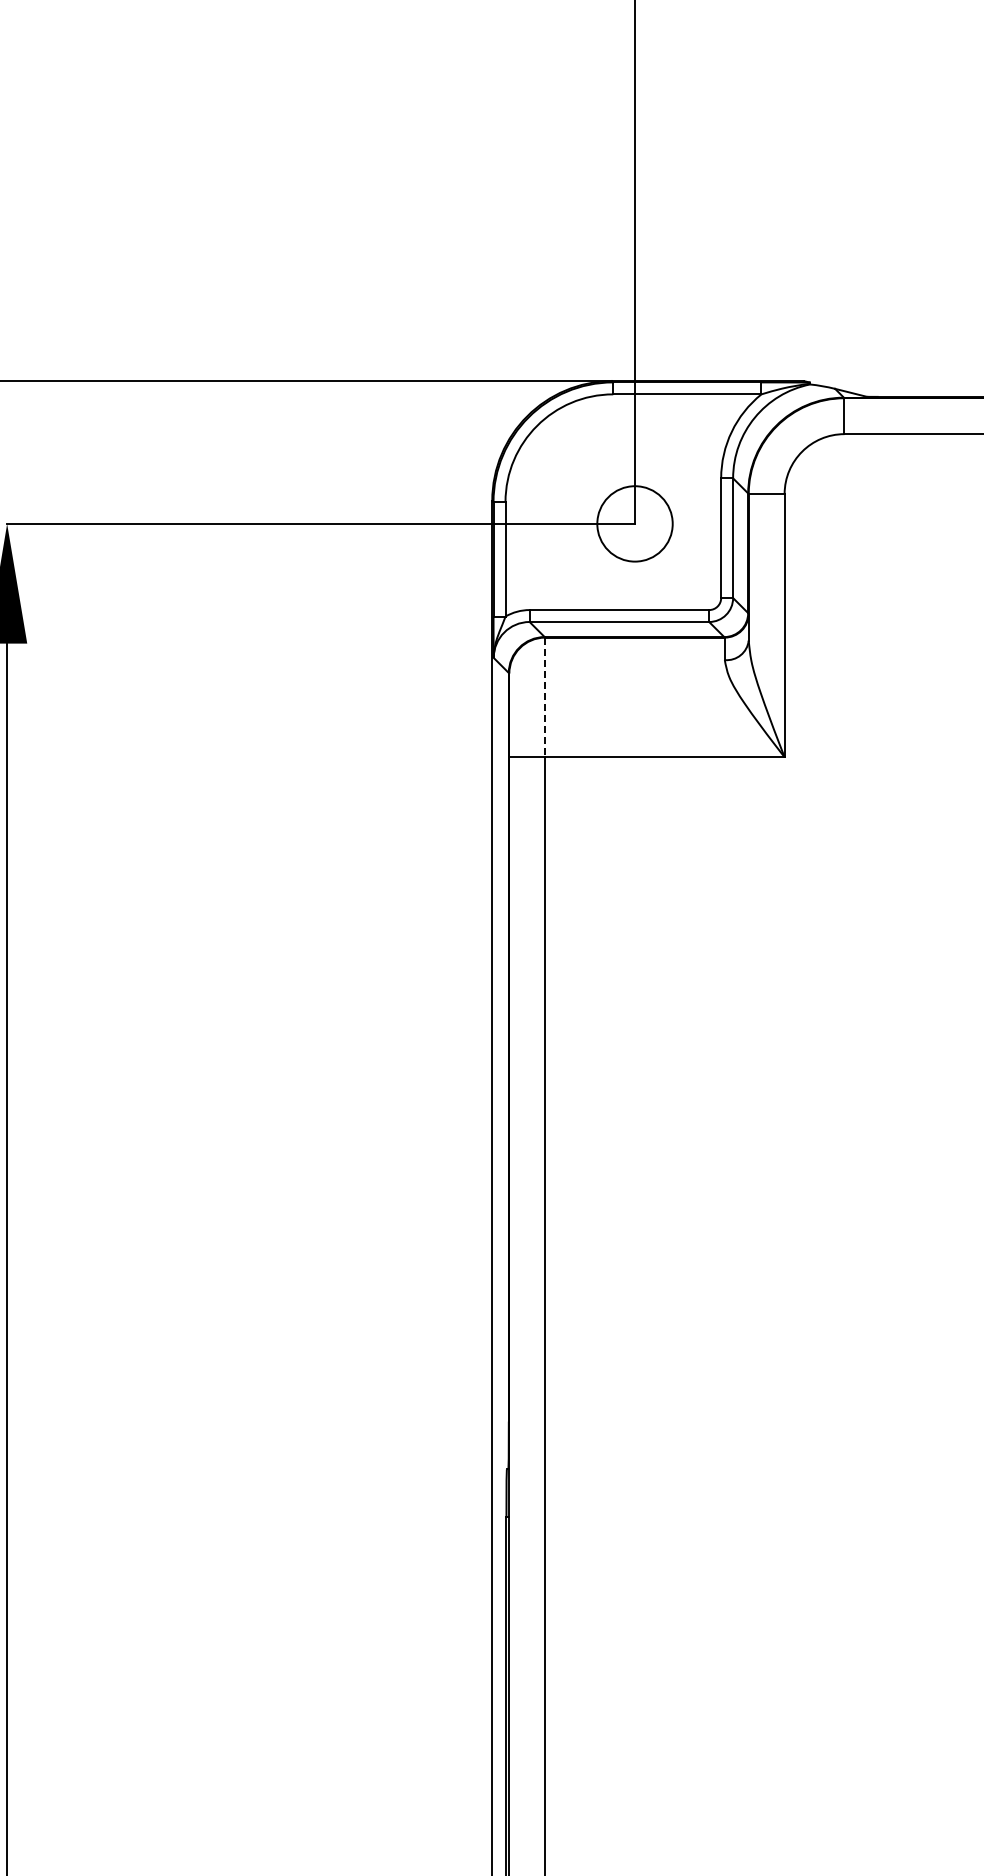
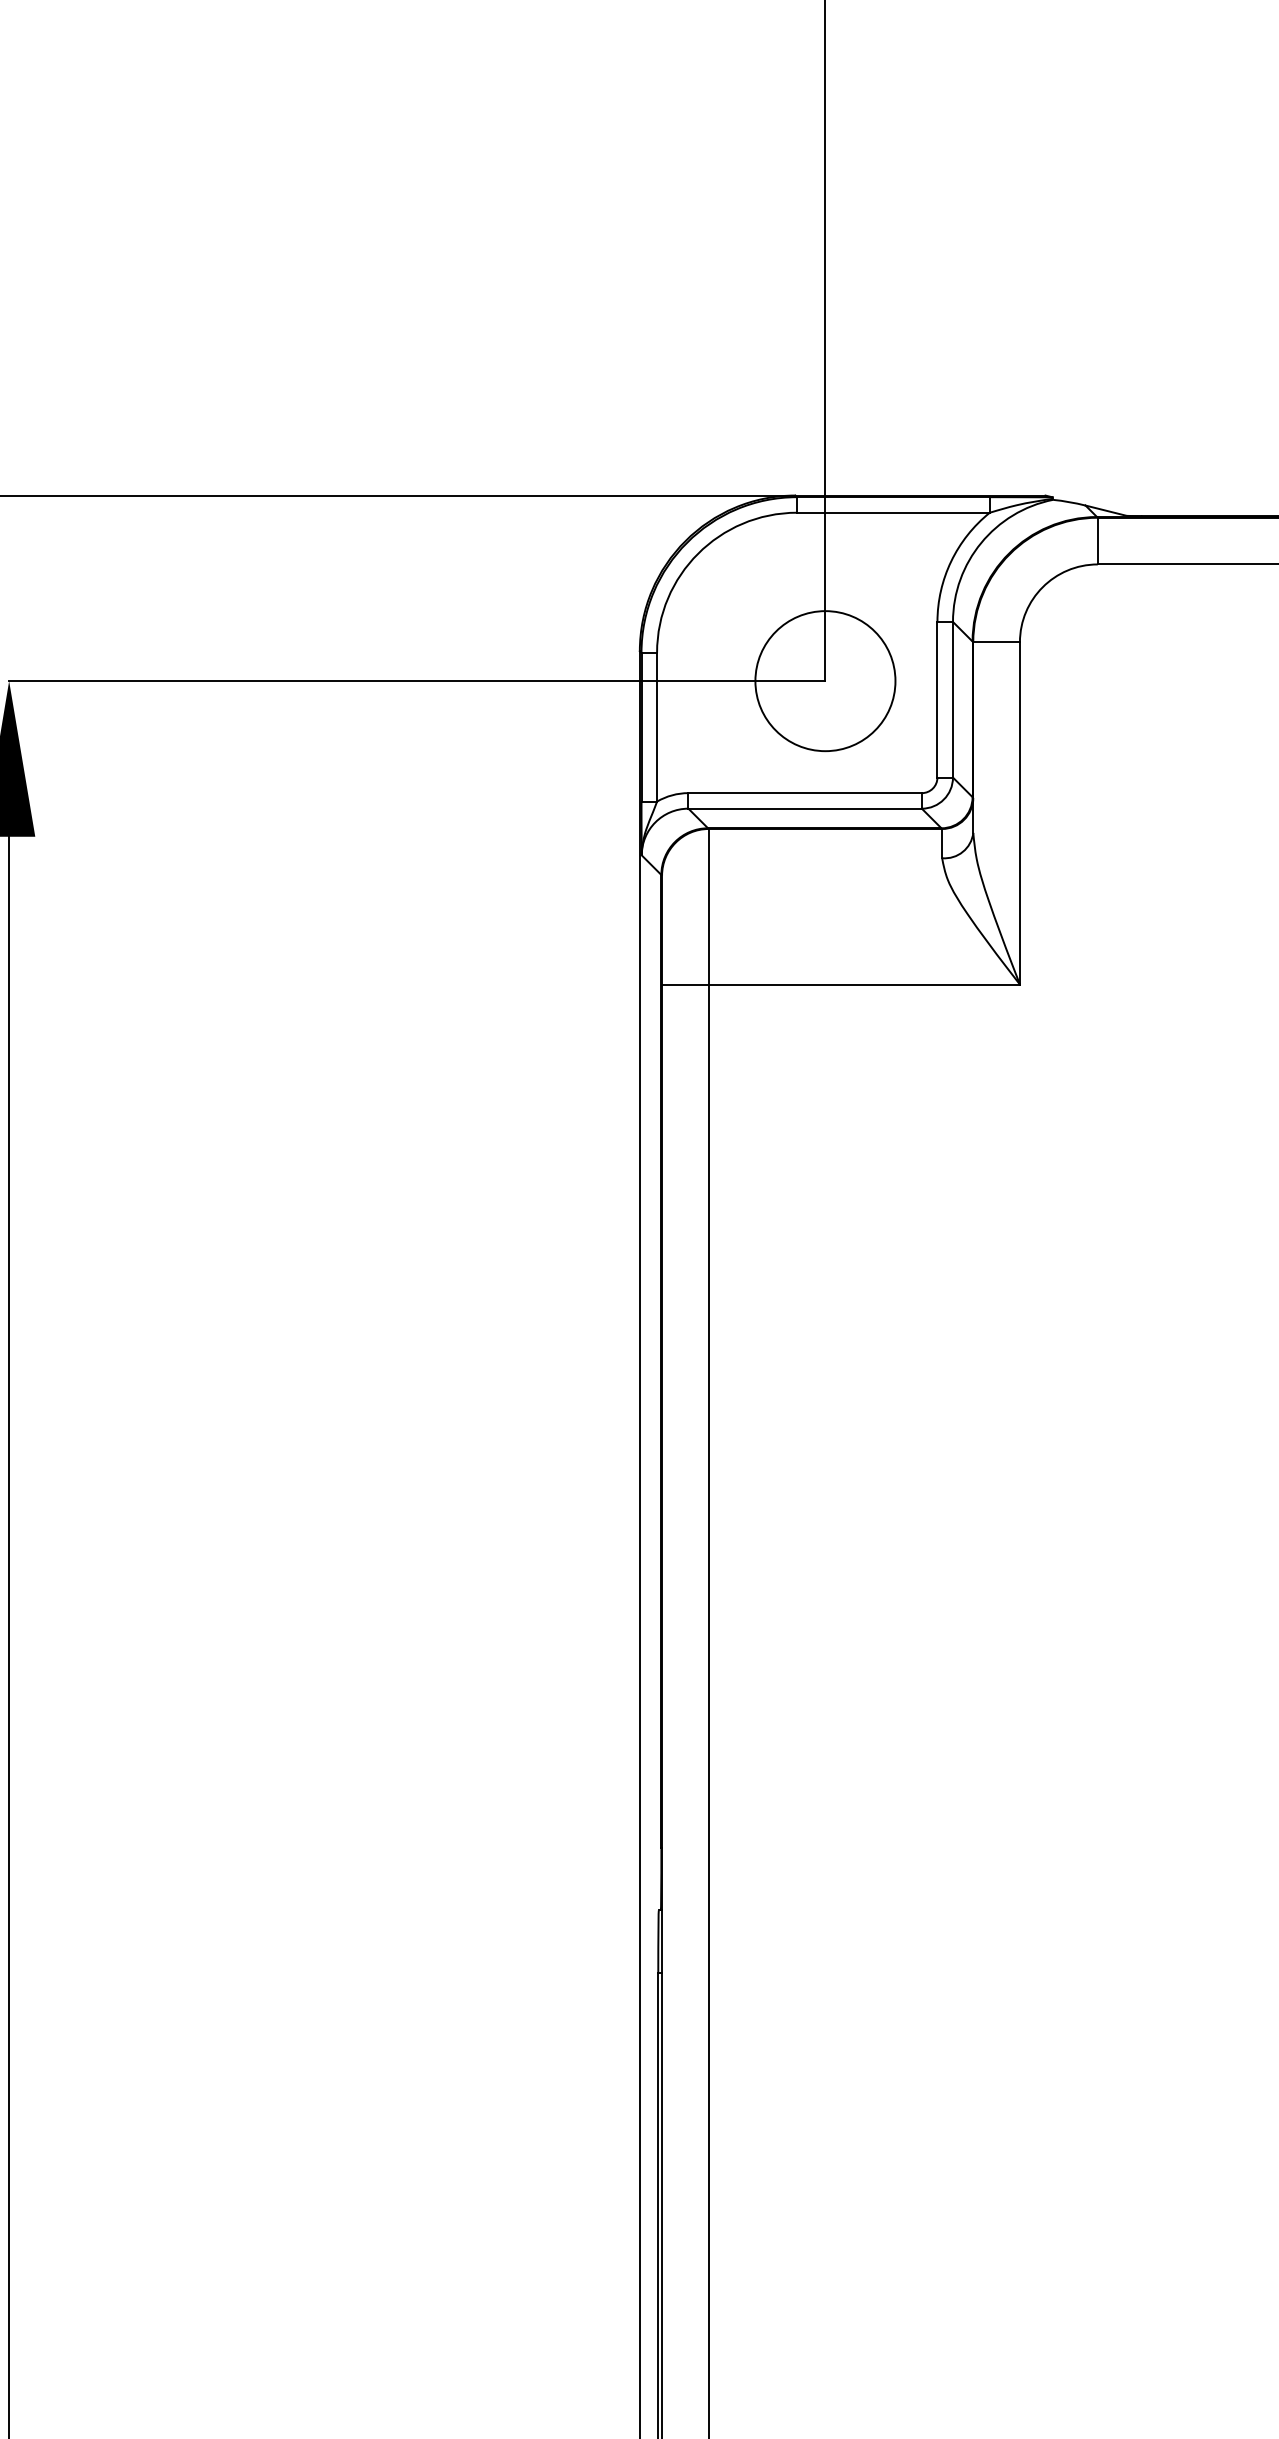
circle: (634, 523) -> (824, 680), size x1.43
line: (545, 697) -> (709, 906), dashed -> solid

